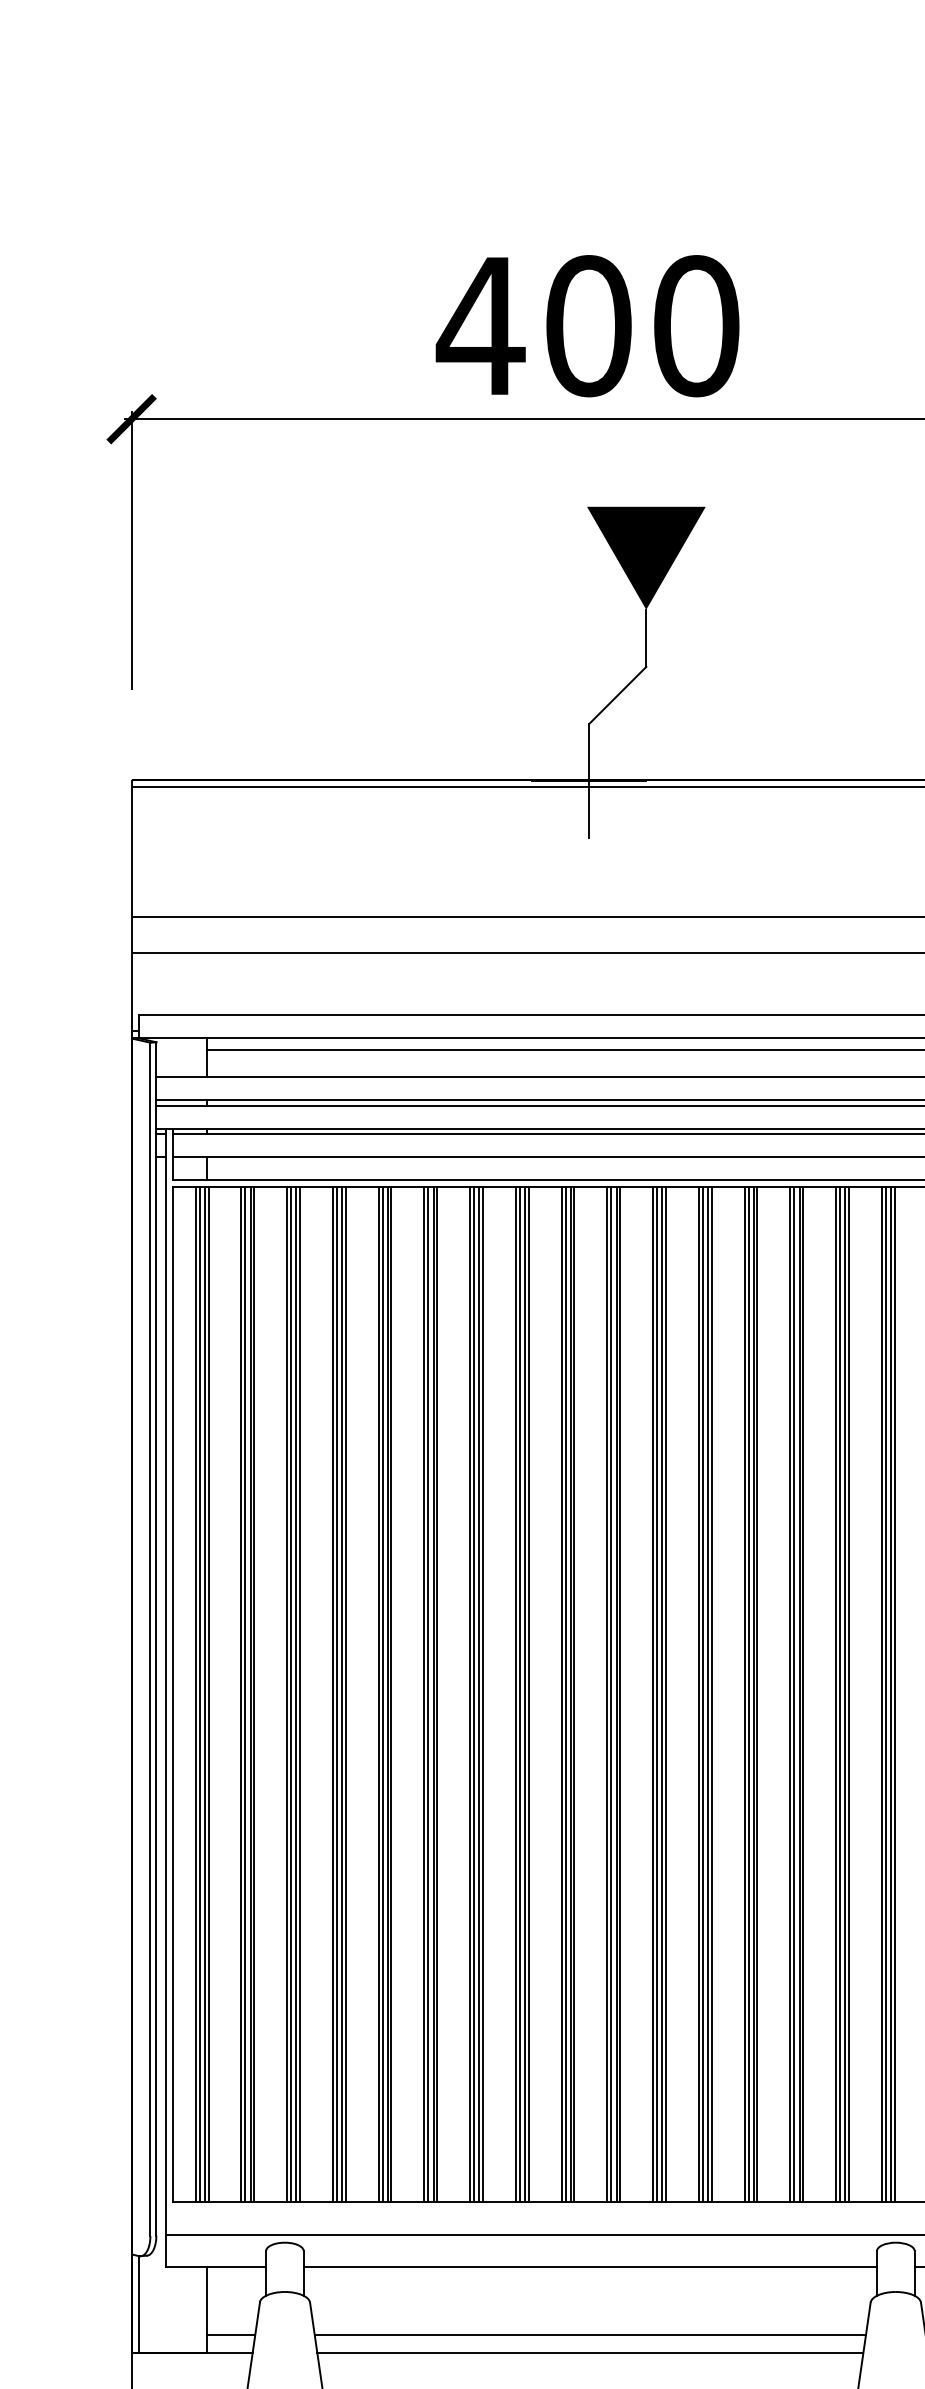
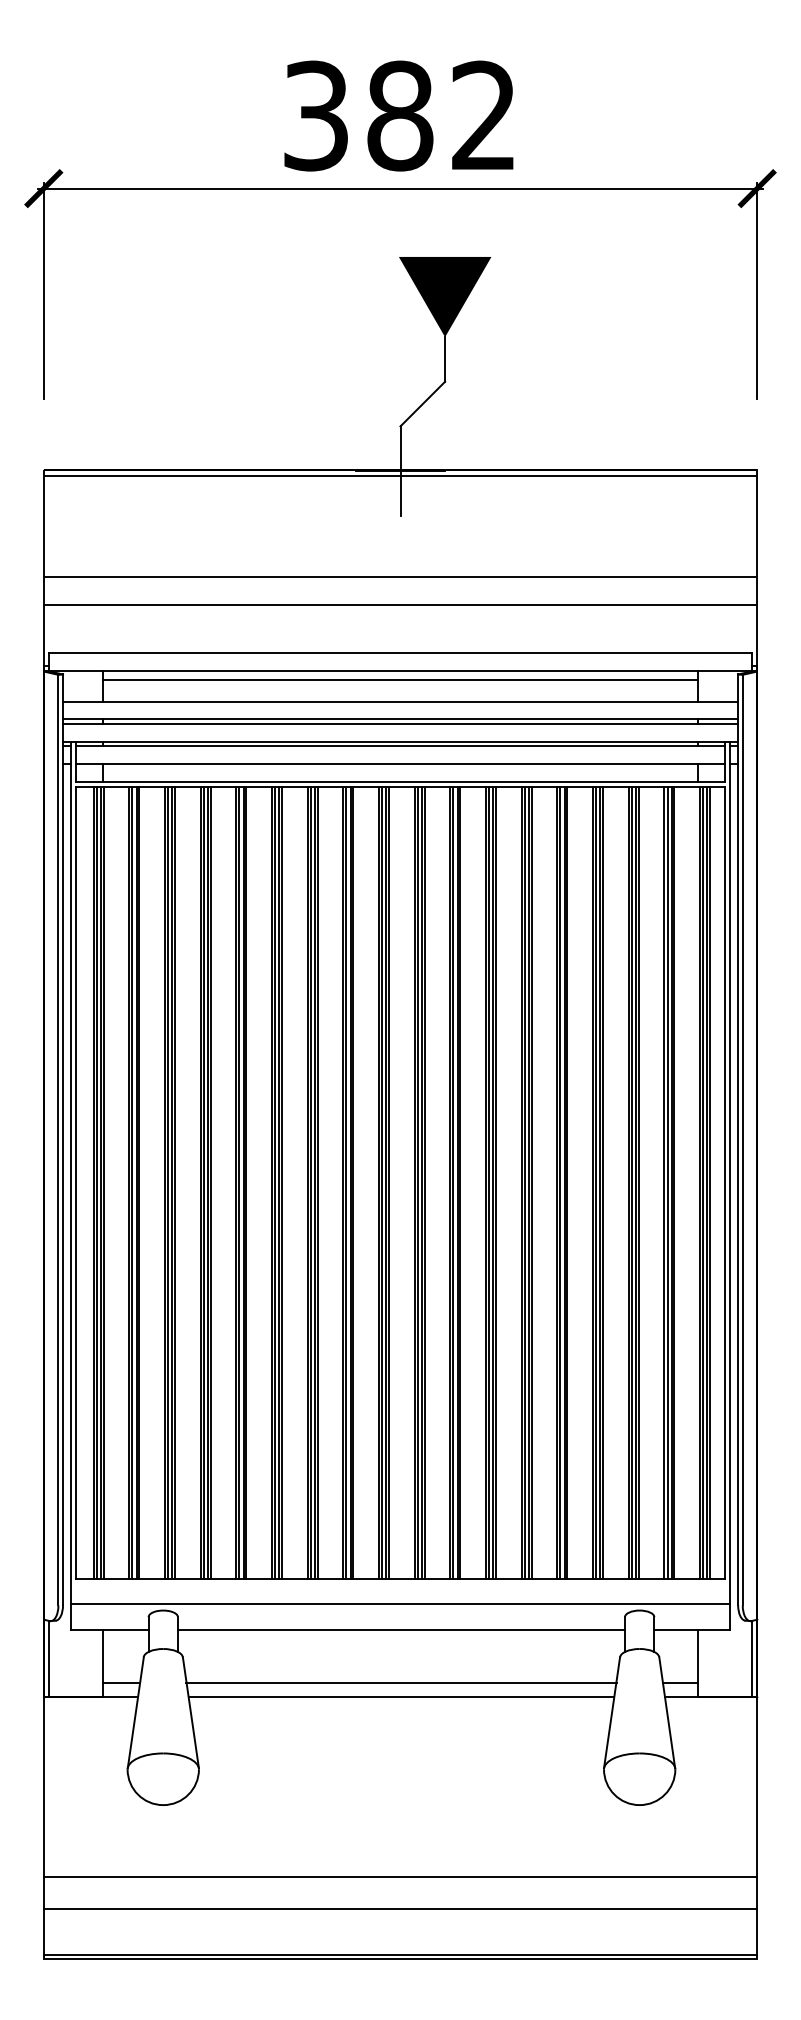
text: (587, 325) -> (399, 115), 400 -> 382

